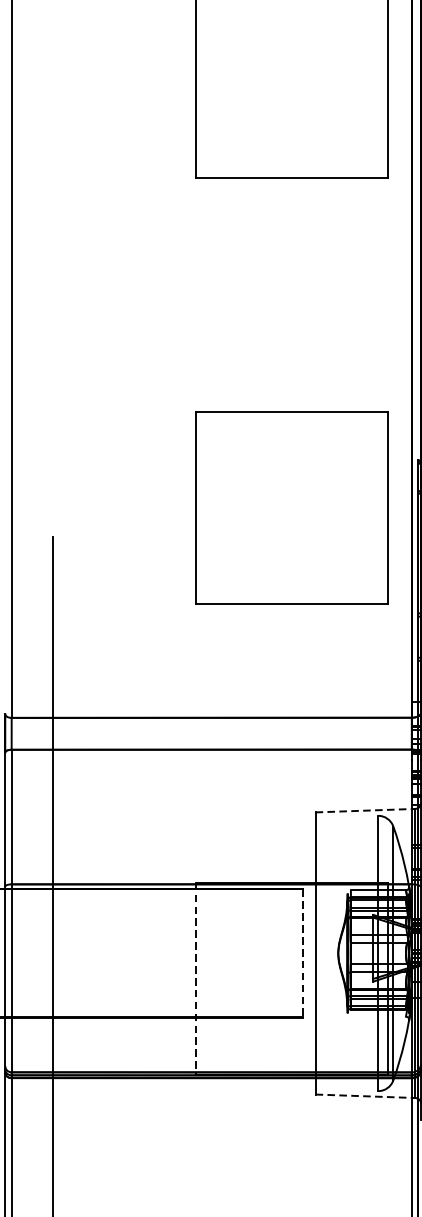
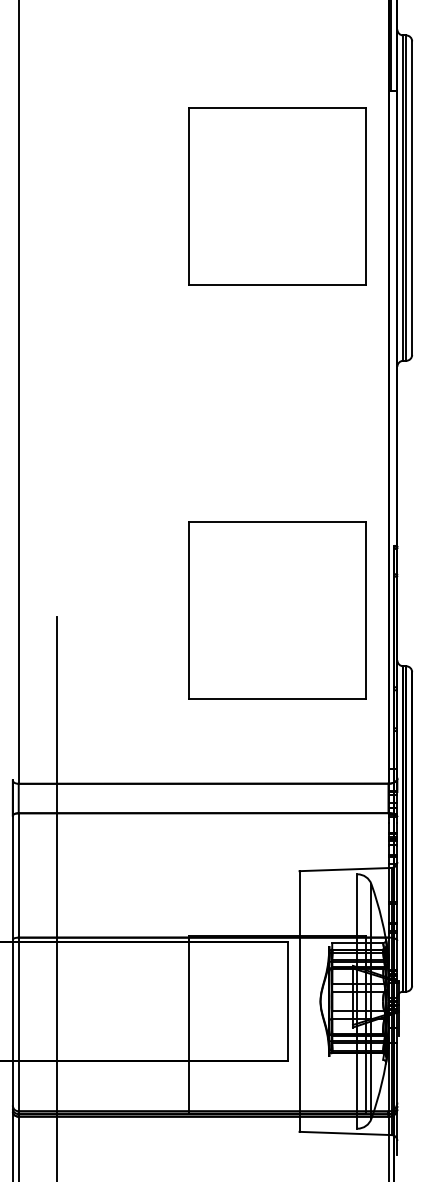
part: (291, 507) -> (277, 610), moved
line: (366, 810) -> (346, 869), dashed -> solid
line: (302, 954) -> (287, 1002), dashed -> solid
line: (195, 978) -> (188, 1024), dashed -> solid
line: (366, 1096) -> (346, 1133), dashed -> solid

